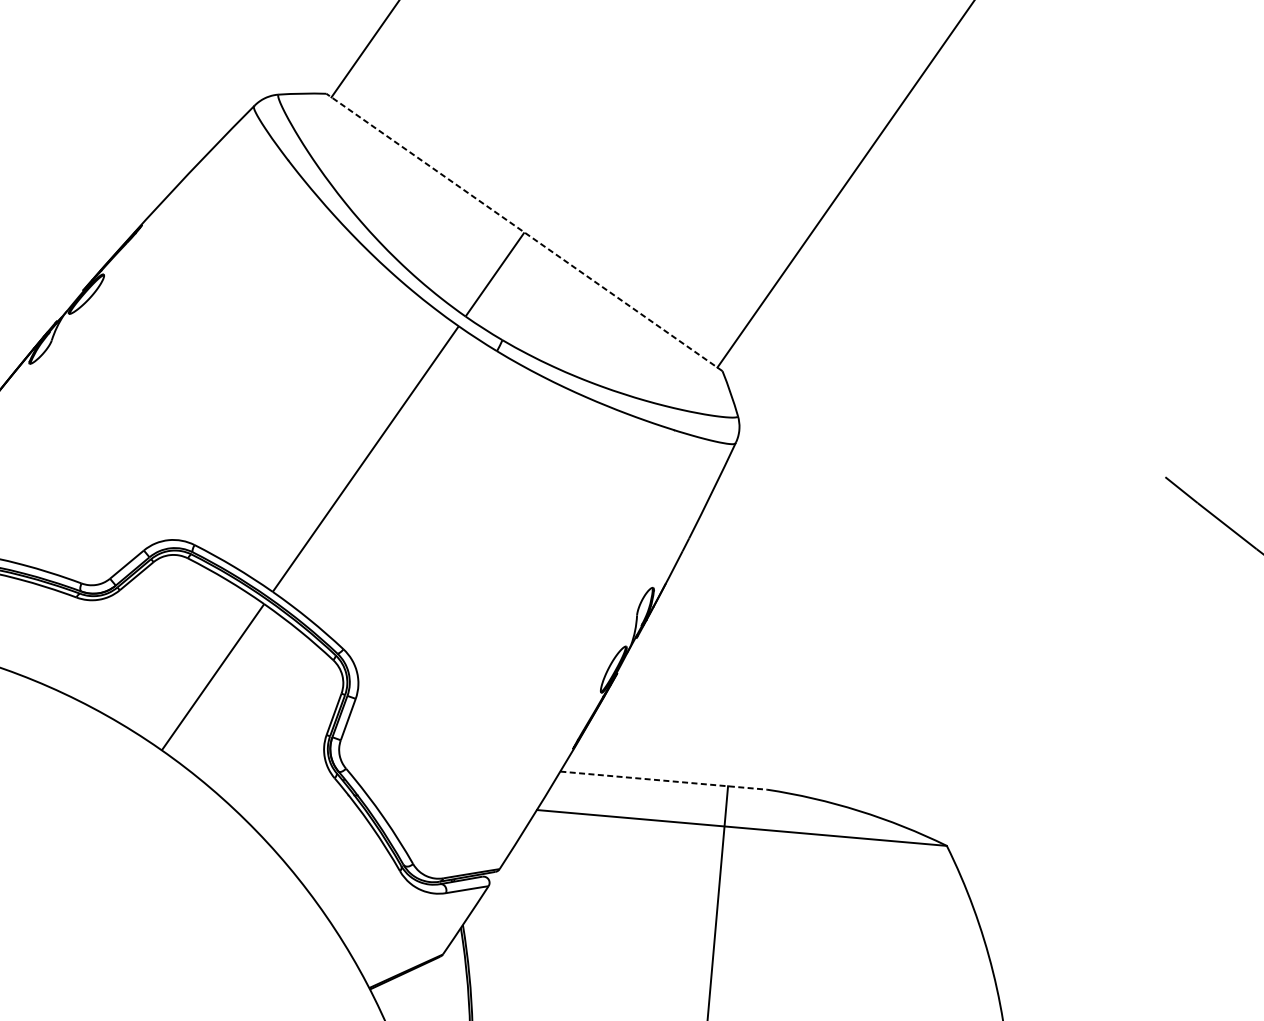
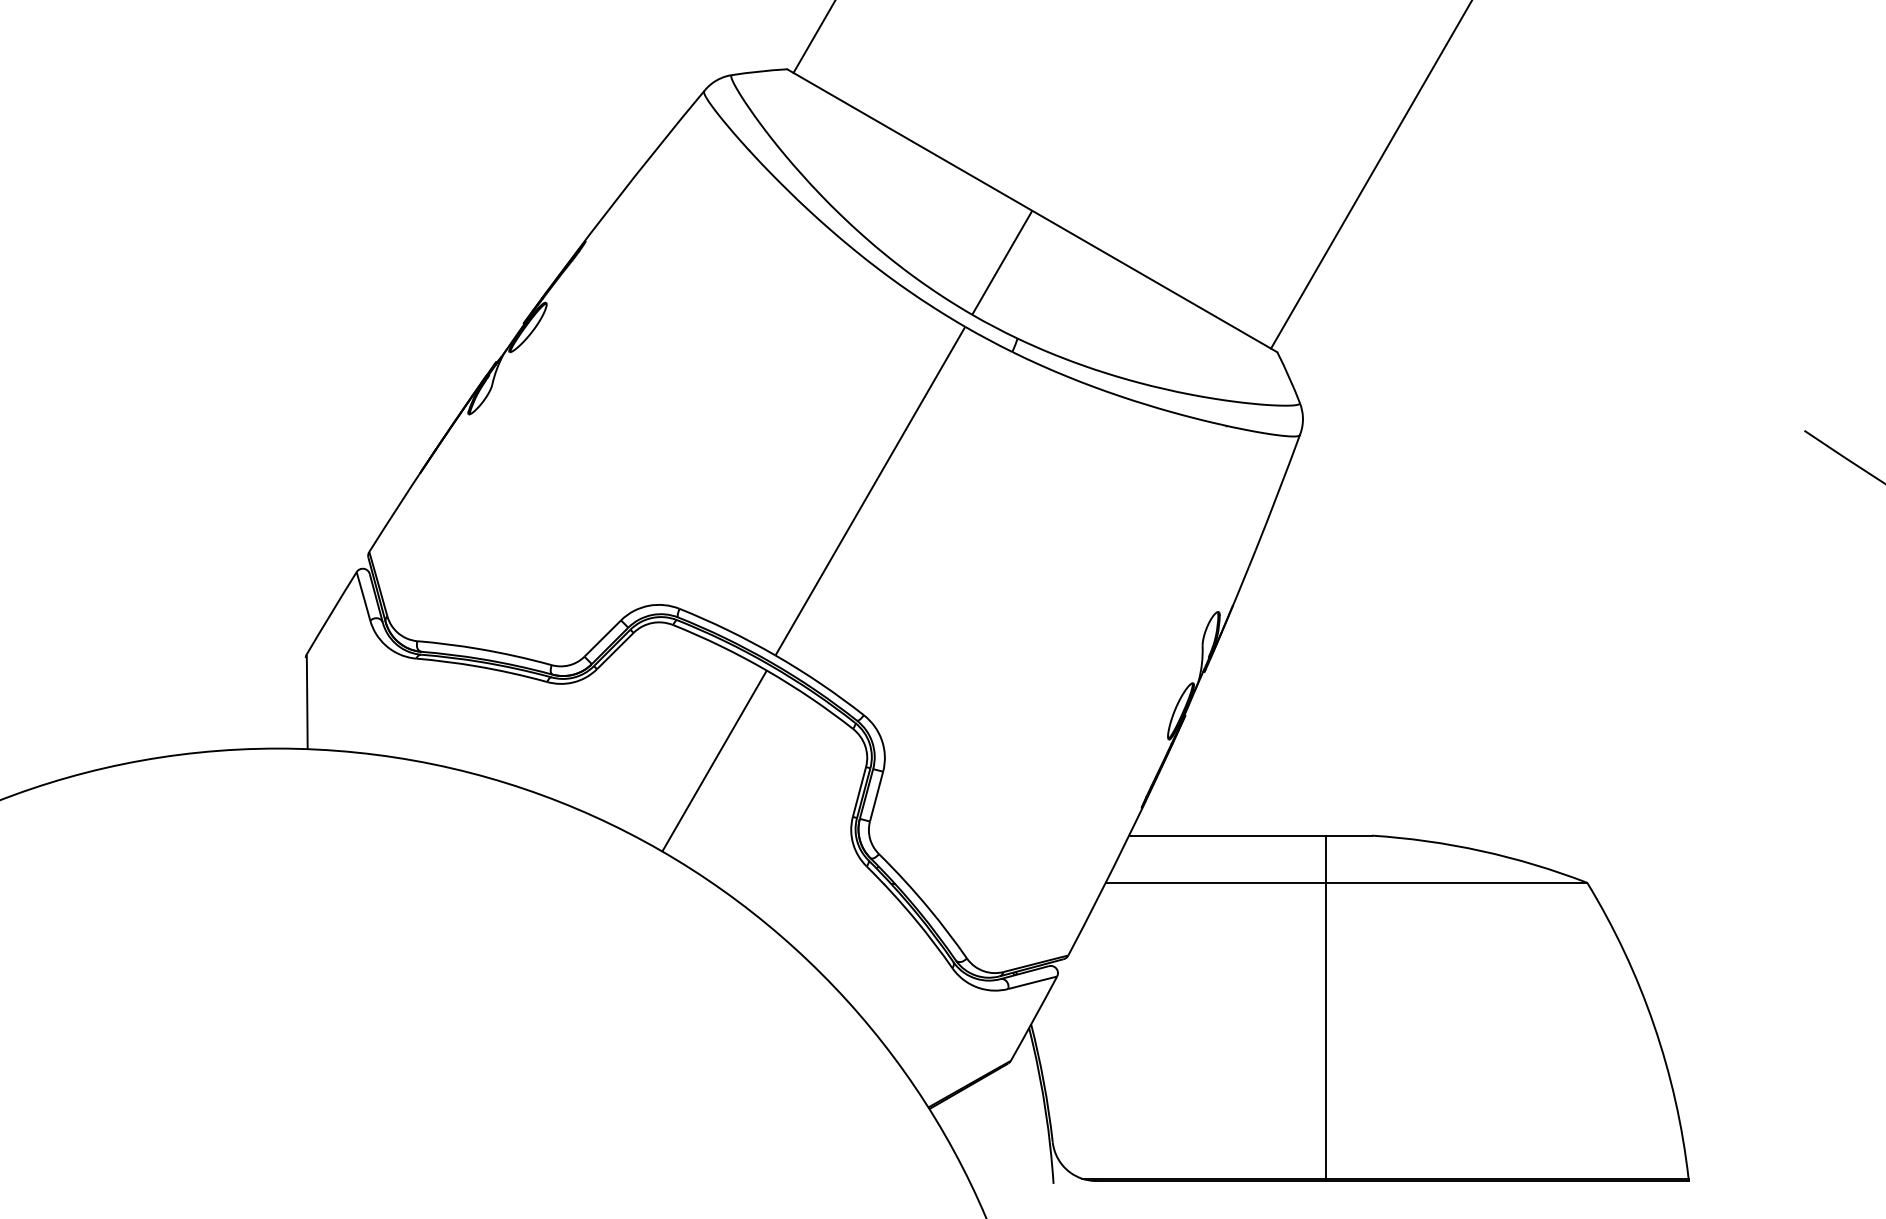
line: (524, 232) -> (1032, 210), dashed -> solid
line: (664, 780) -> (1251, 835), dashed -> solid

